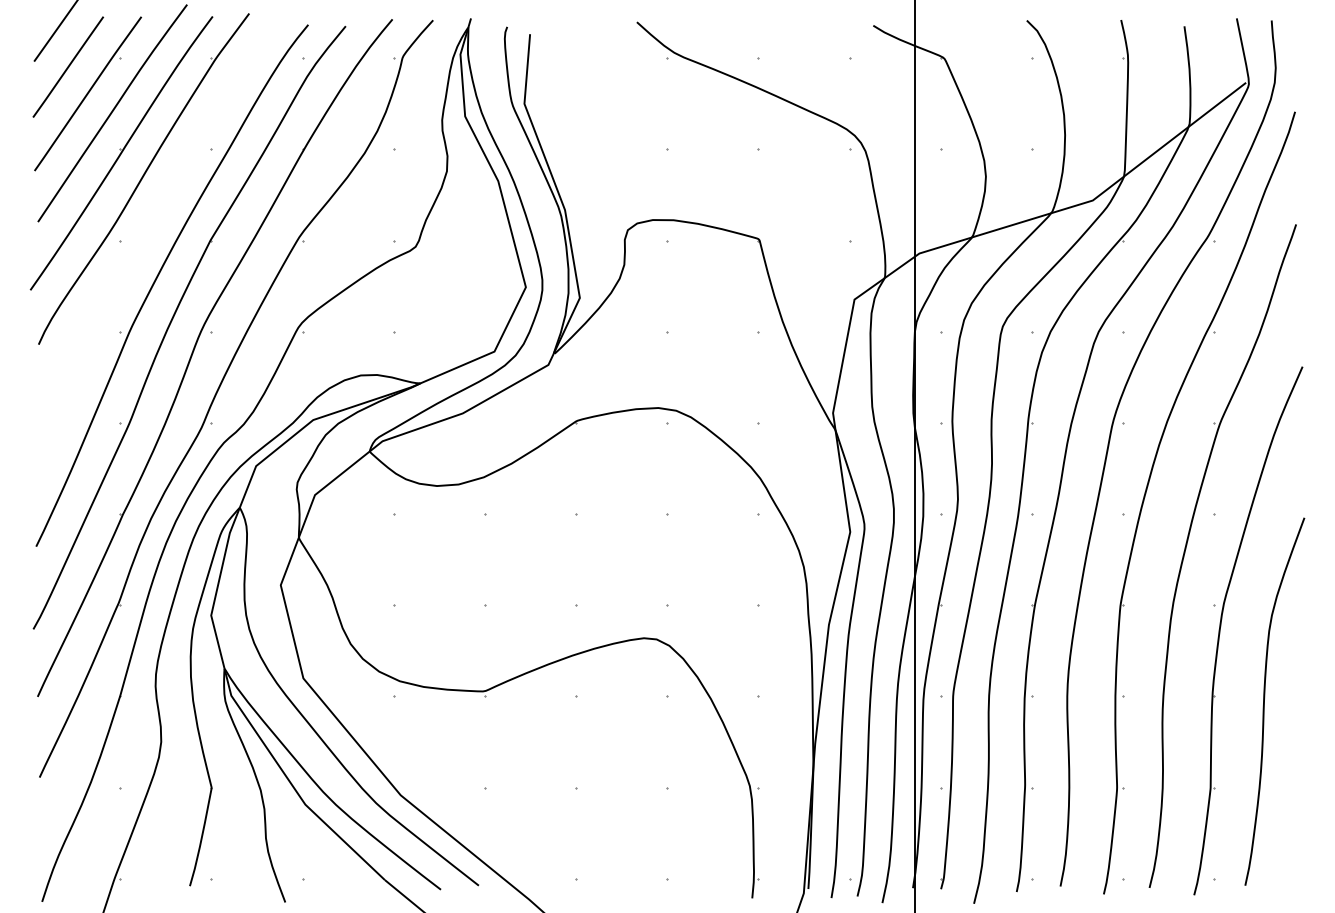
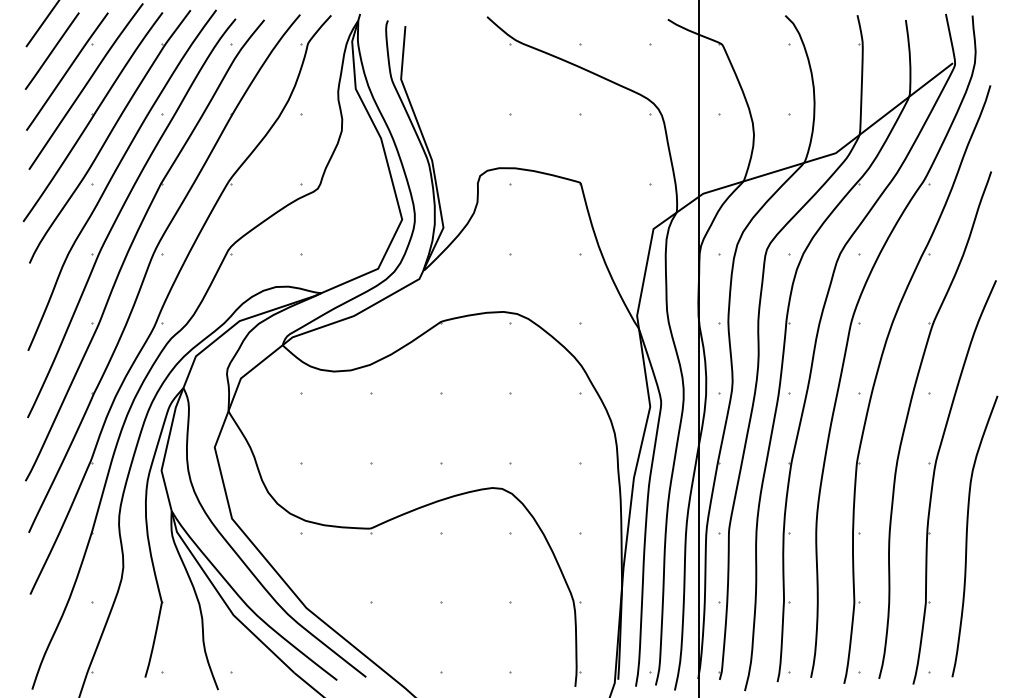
curve: (150, 227) -> (115, 173), added

